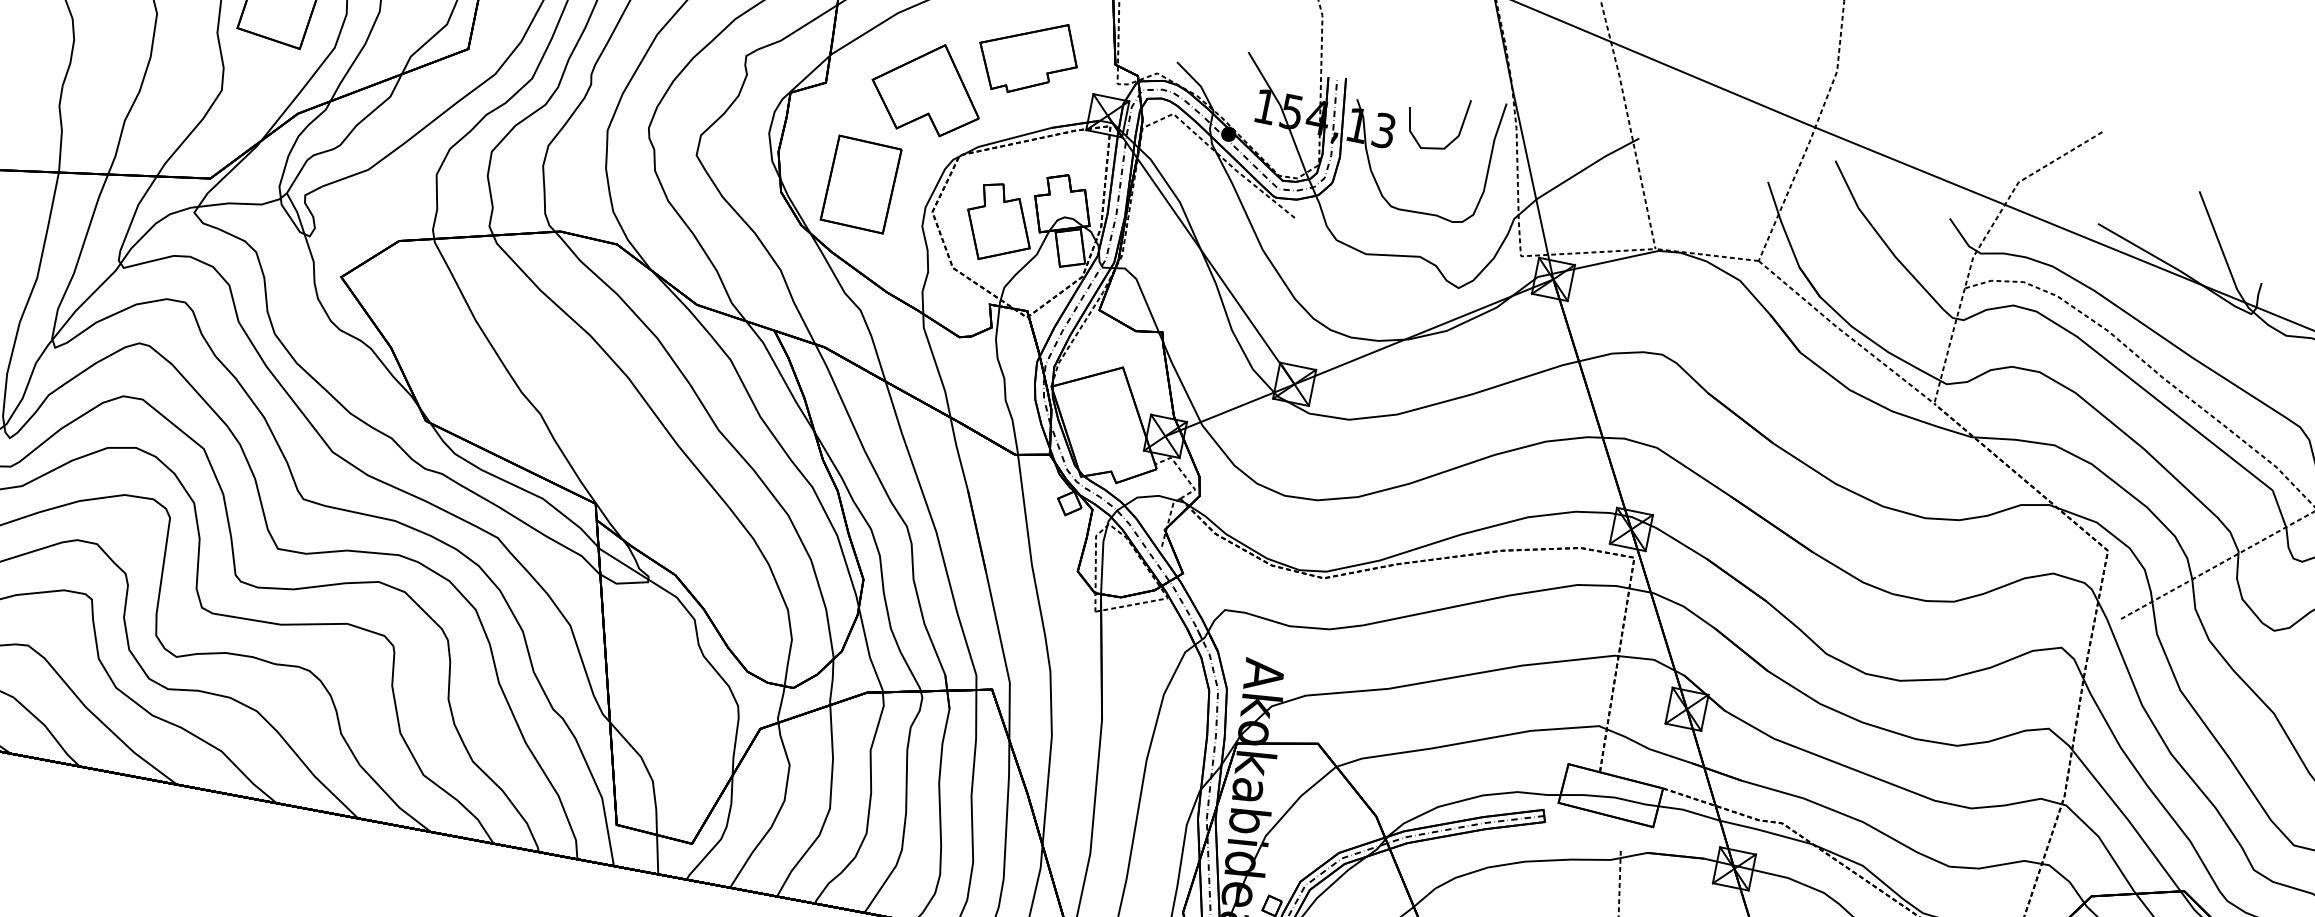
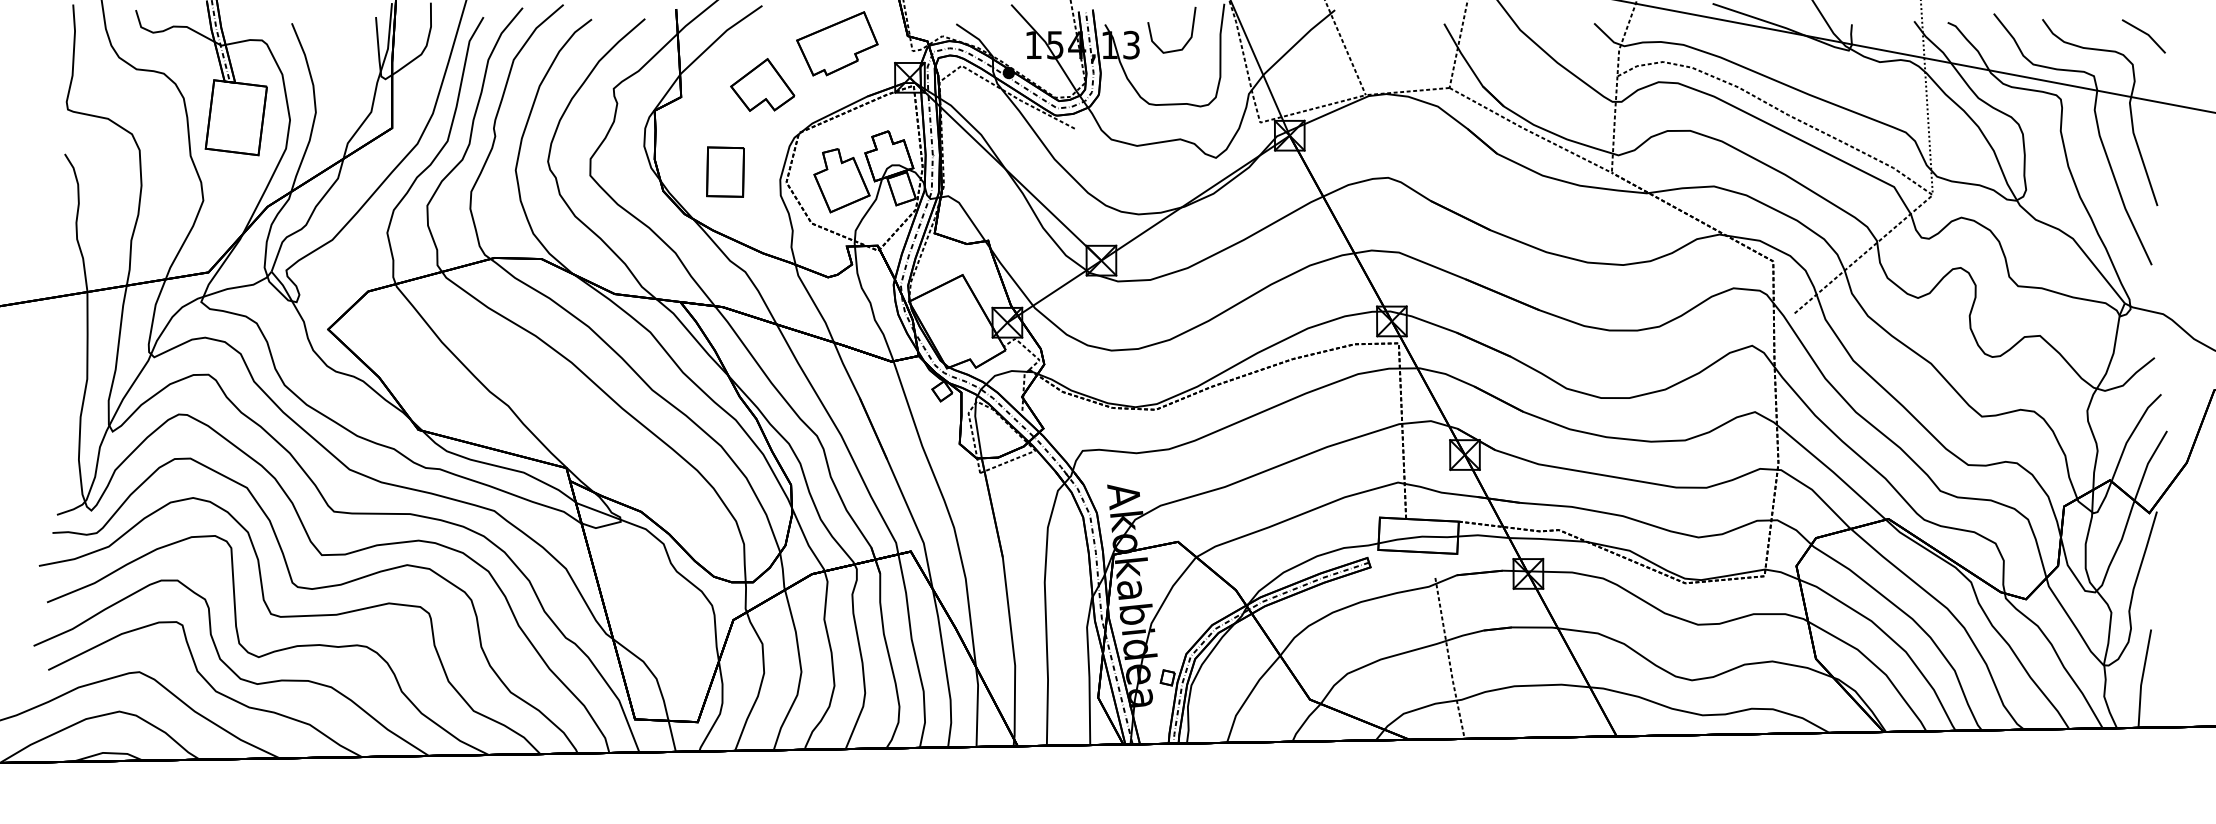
part: (927, 87) -> (762, 84), size x0.7
part: (861, 183) -> (725, 171), size x0.7

